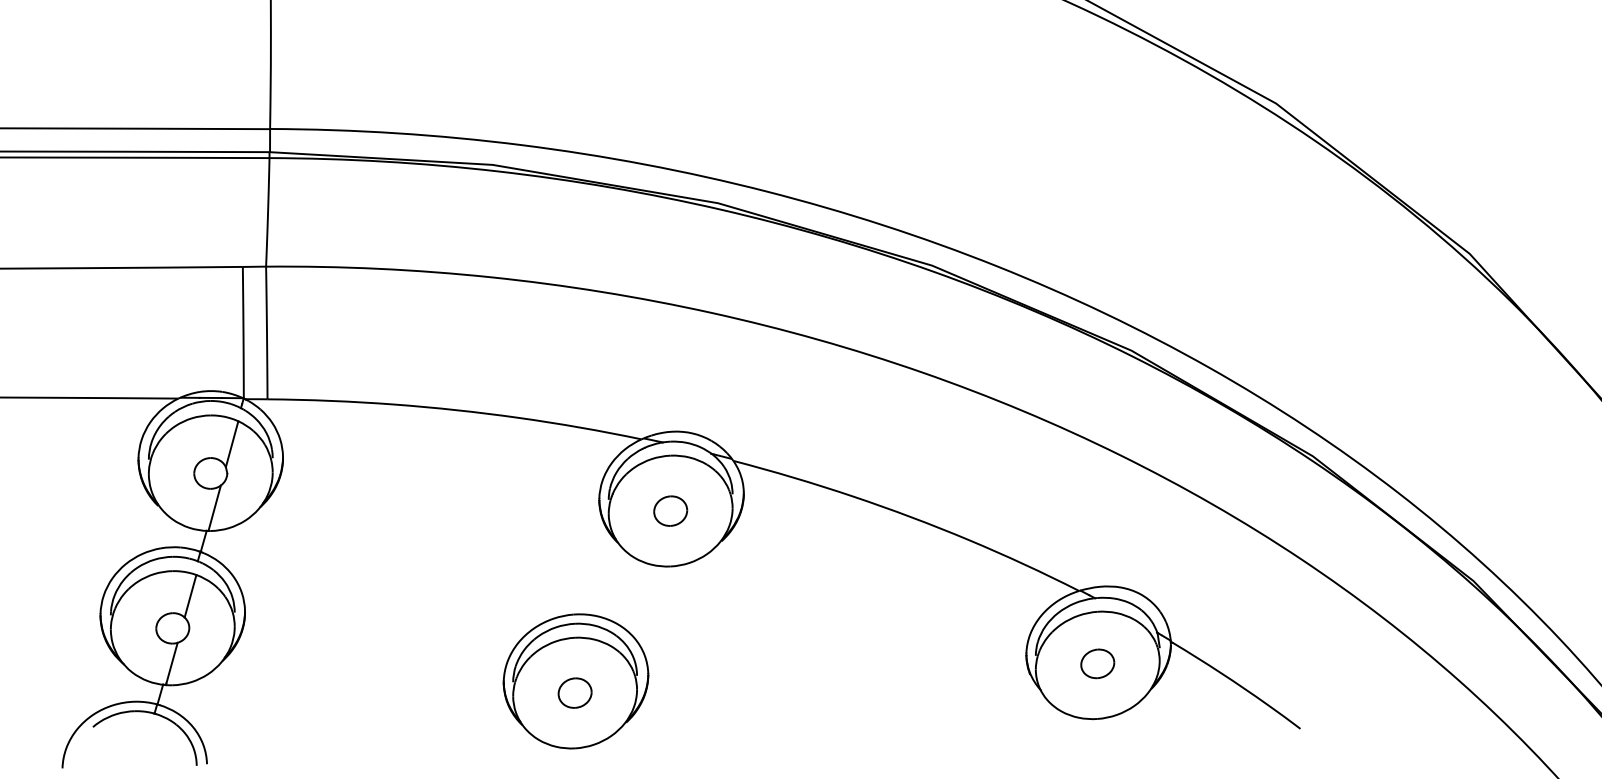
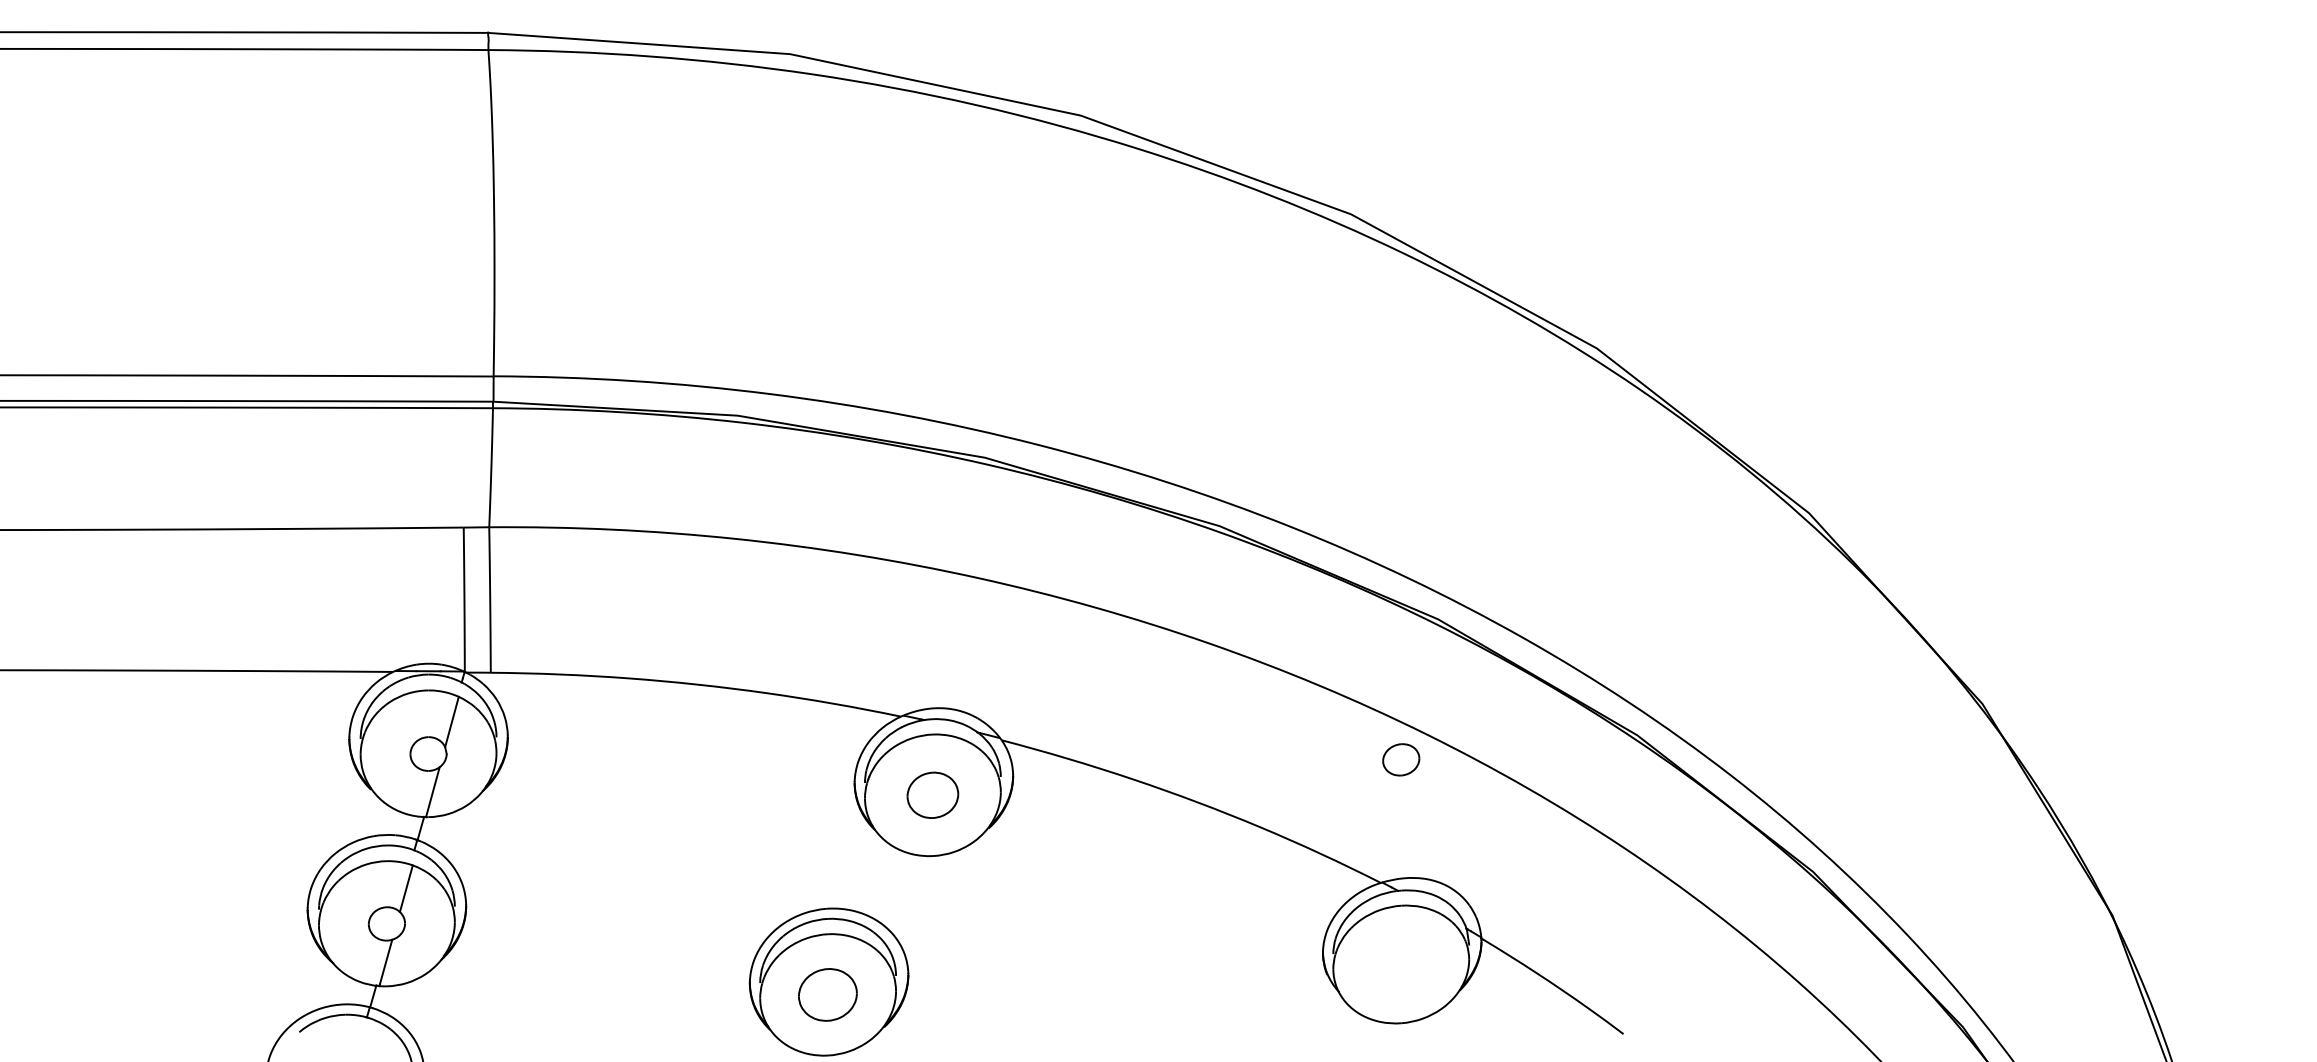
part: (670, 511) -> (932, 795), size x1.4
part: (1097, 663) -> (1401, 759), moved
part: (575, 692) -> (828, 994), size x1.6

